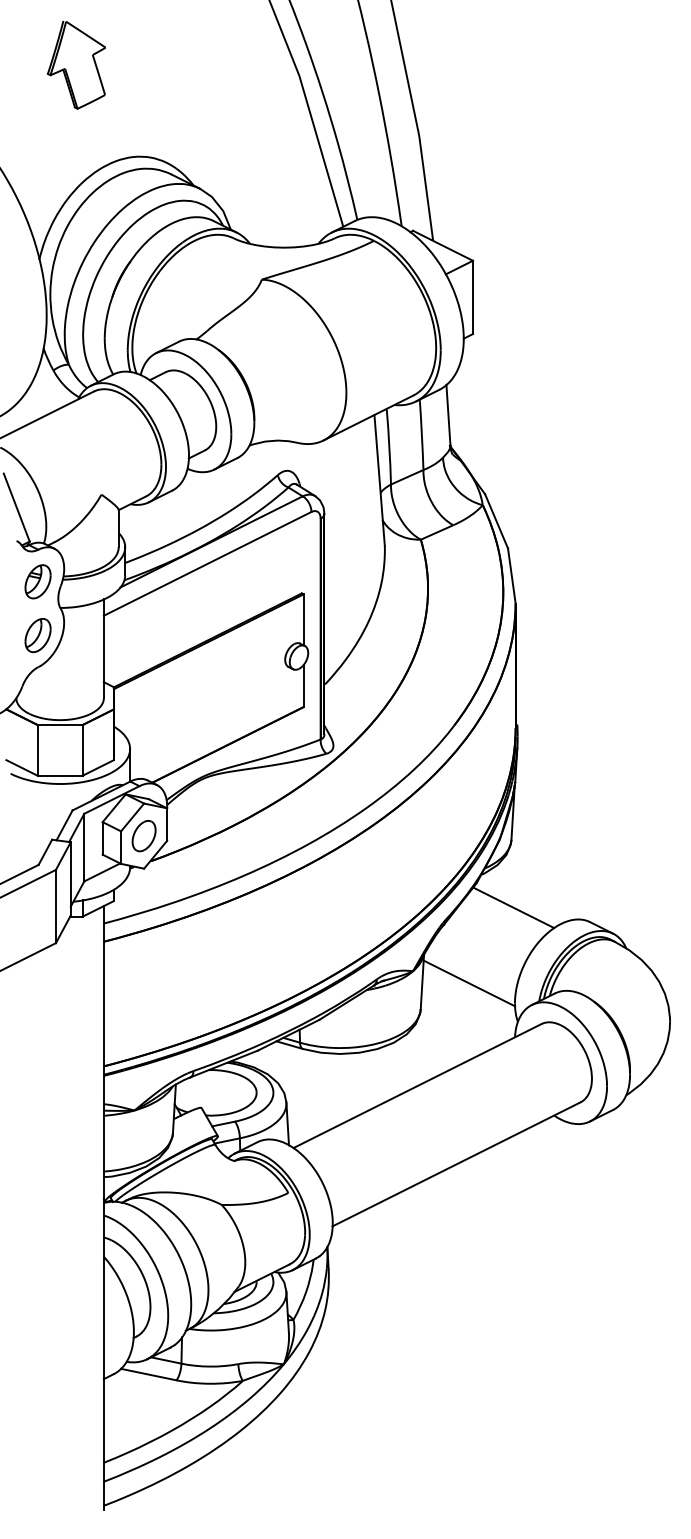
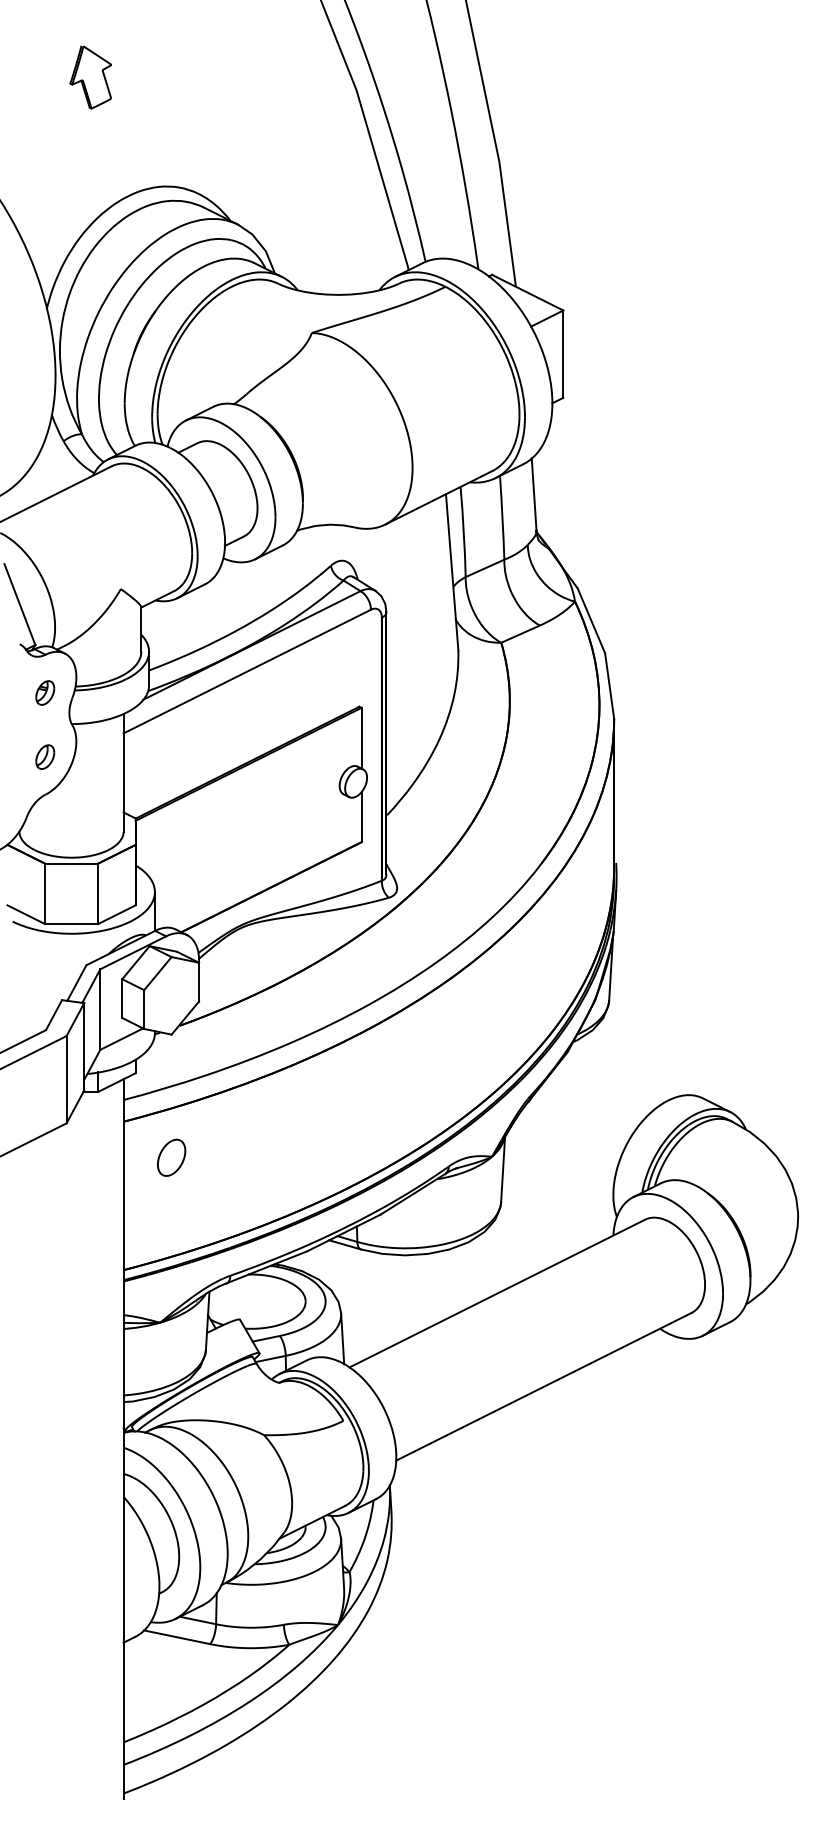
part: (75, 64) -> (89, 76), size x0.6
part: (37, 581) -> (44, 692), size x0.6
part: (37, 635) -> (44, 756), size x0.6
part: (143, 836) -> (170, 1158), moved
line: (513, 907) -> (611, 1080), removed
line: (469, 983) -> (559, 1171), removed

